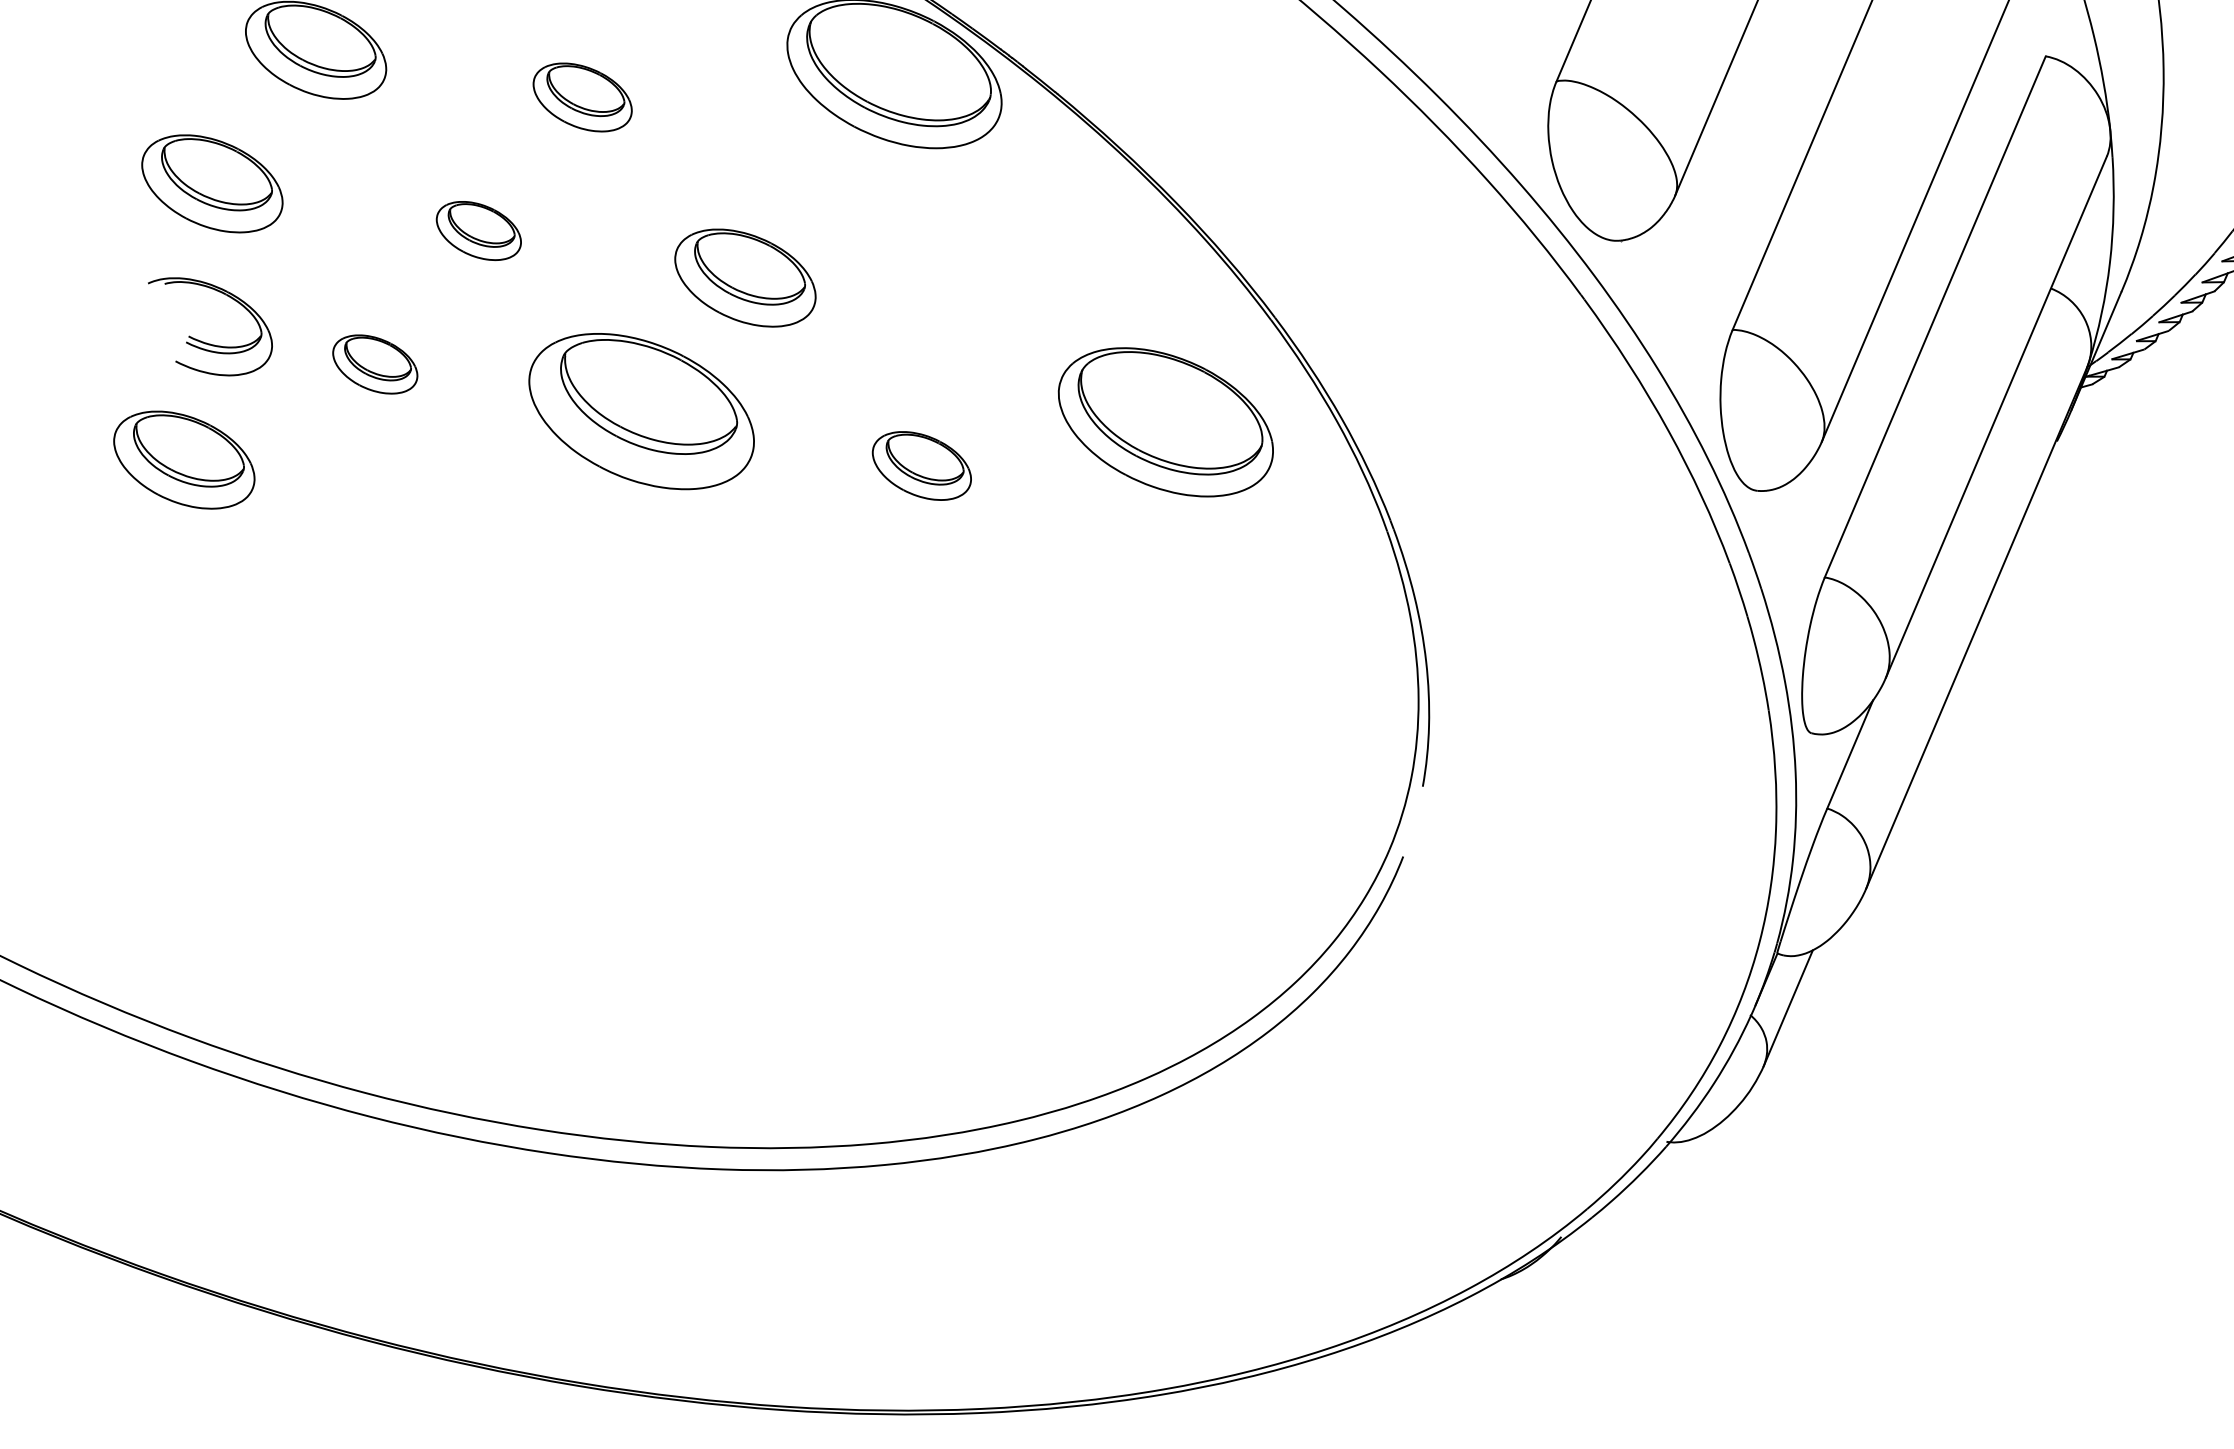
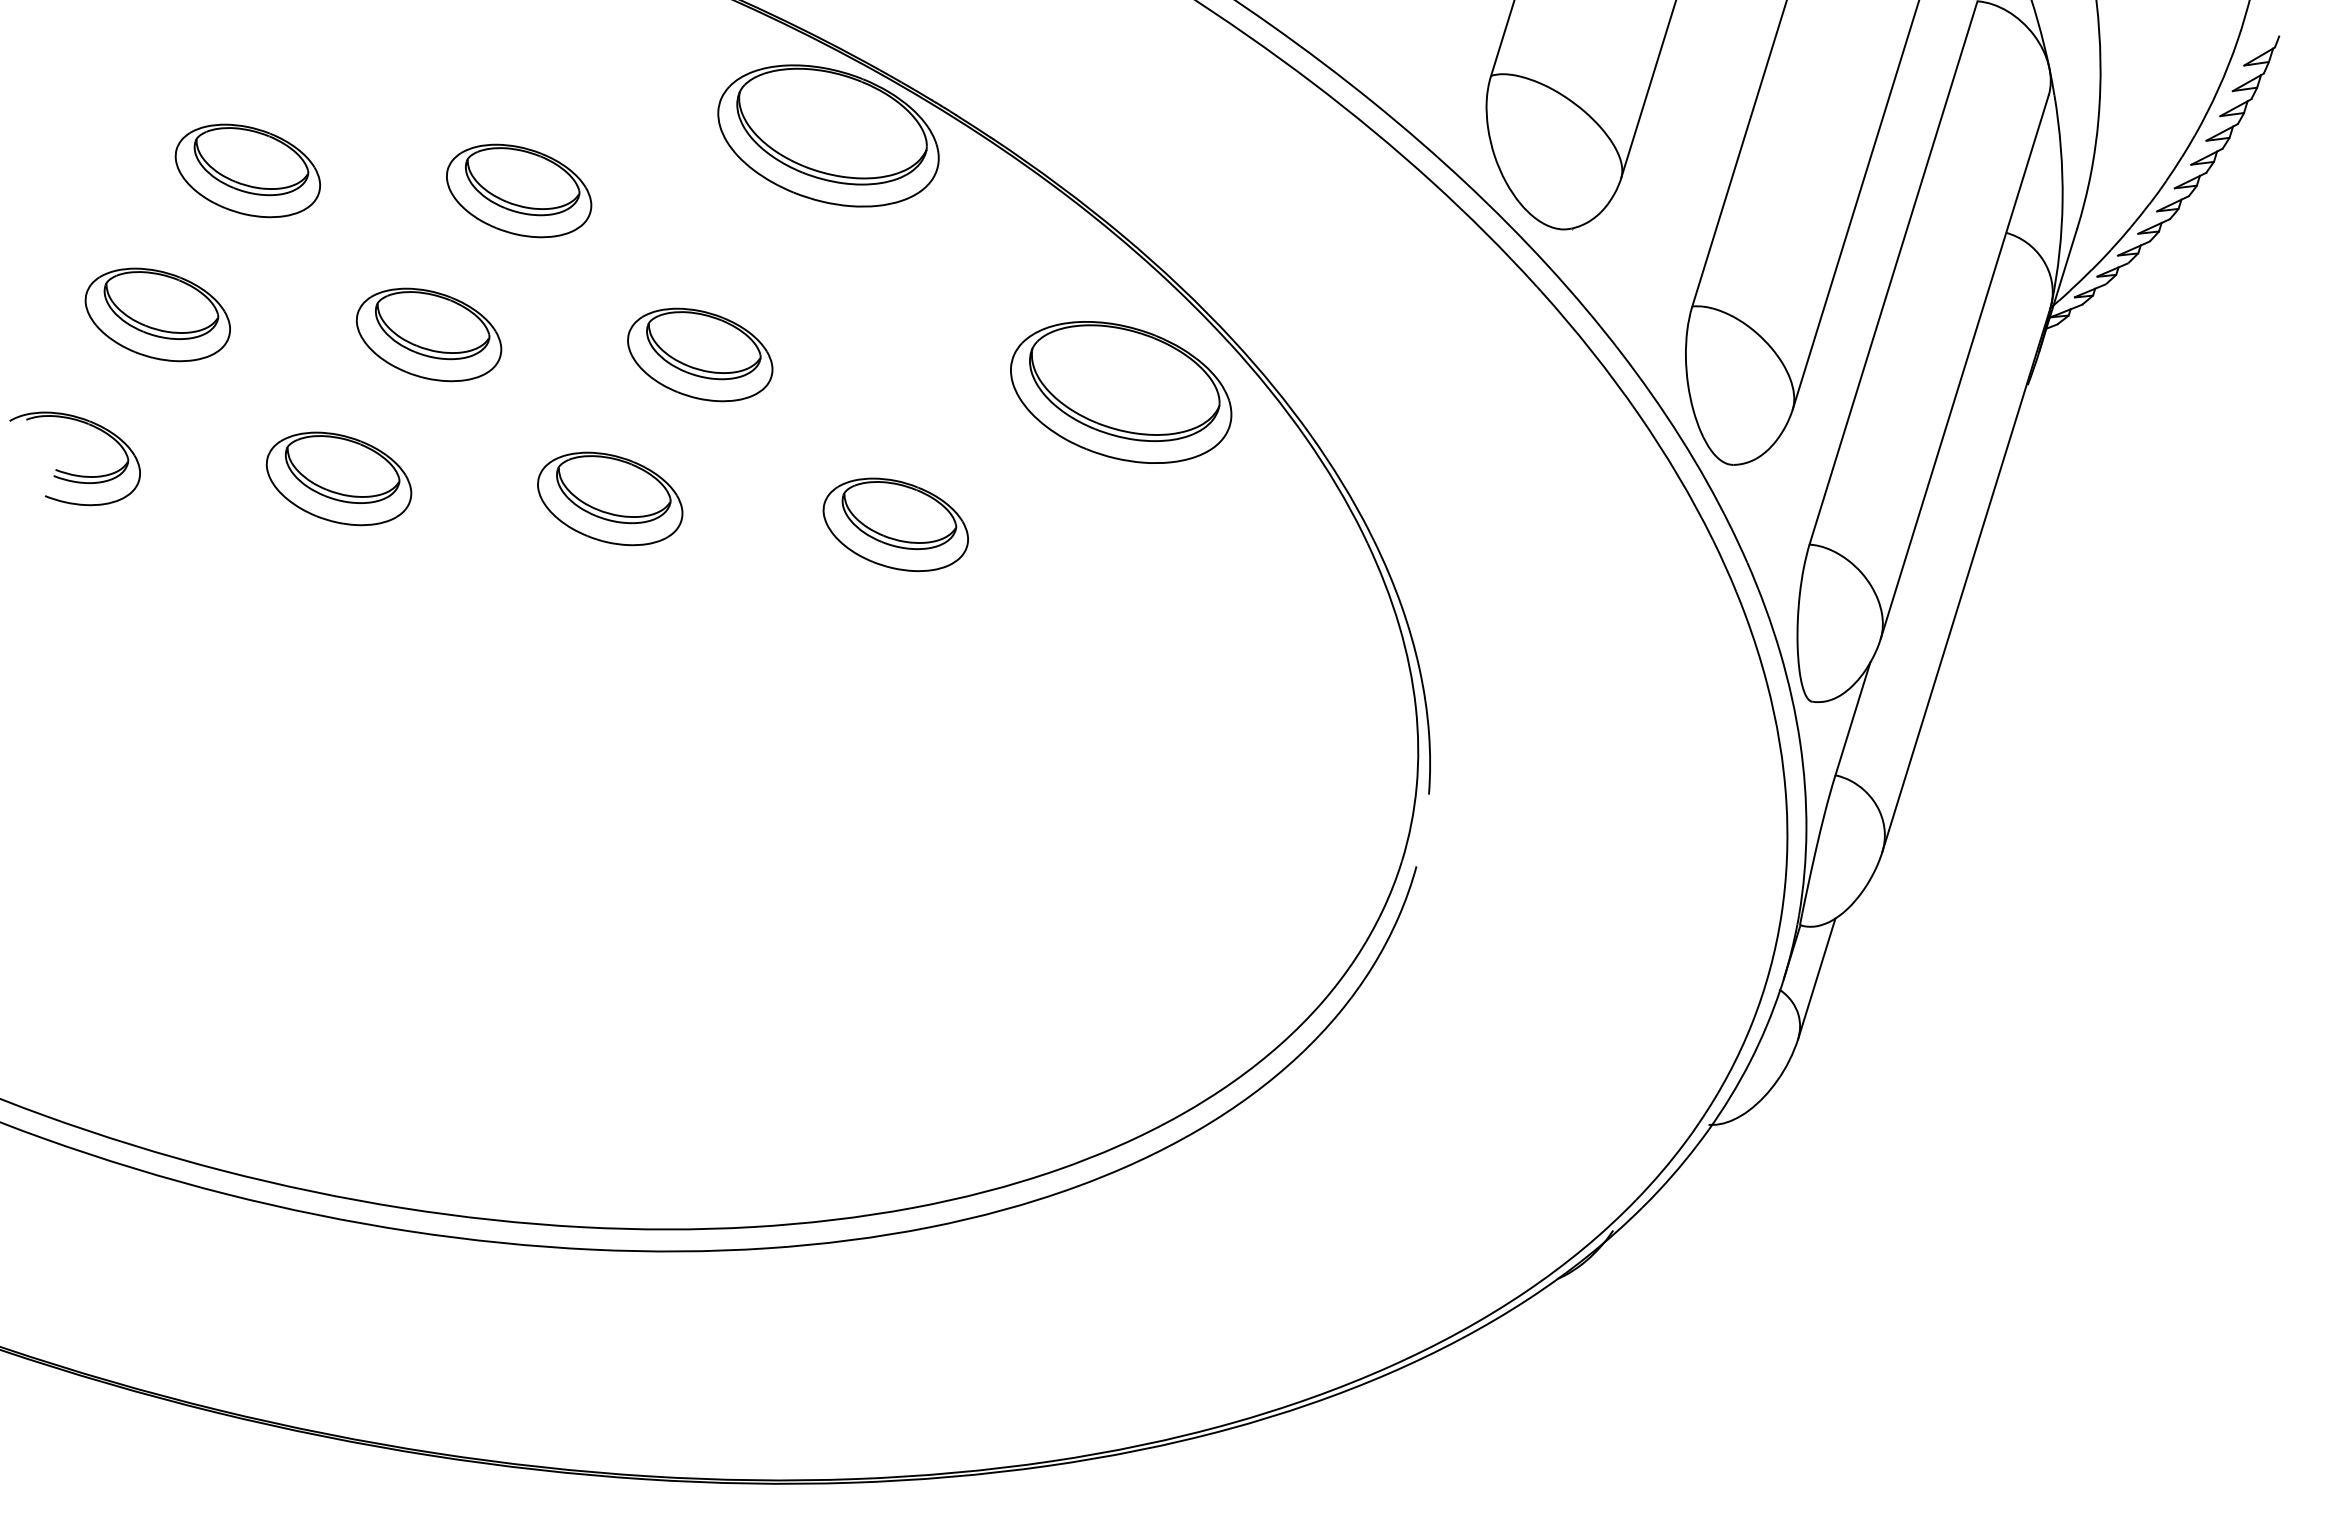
part: (583, 97) -> (519, 190), size x1.43
part: (478, 230) -> (428, 334), size x1.67
part: (201, 340) -> (68, 472), moved
part: (374, 364) -> (338, 478), size x1.67
part: (642, 411) -> (610, 498), size x0.62
part: (1166, 422) -> (1121, 392), moved
part: (184, 459) -> (157, 593), removed
part: (921, 465) -> (895, 524), size x1.43

